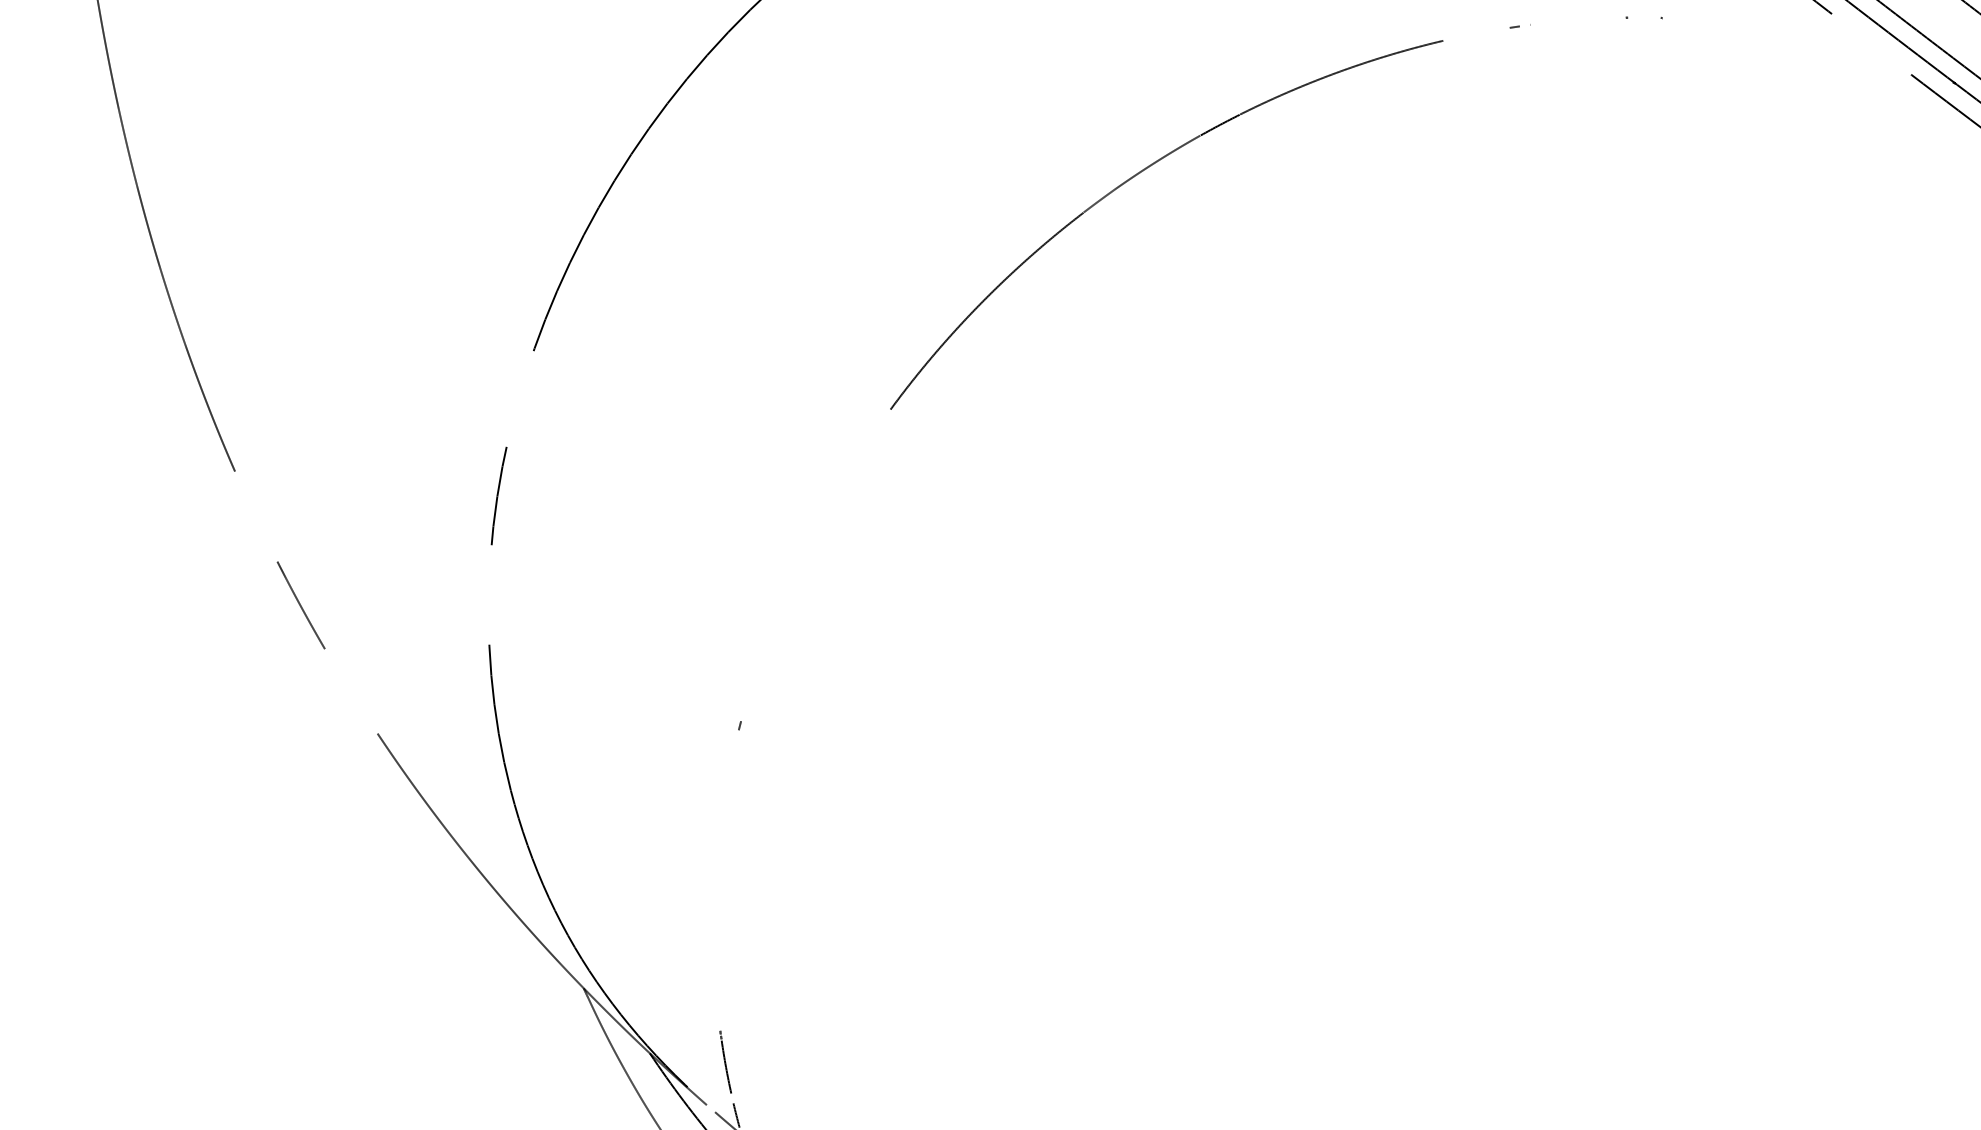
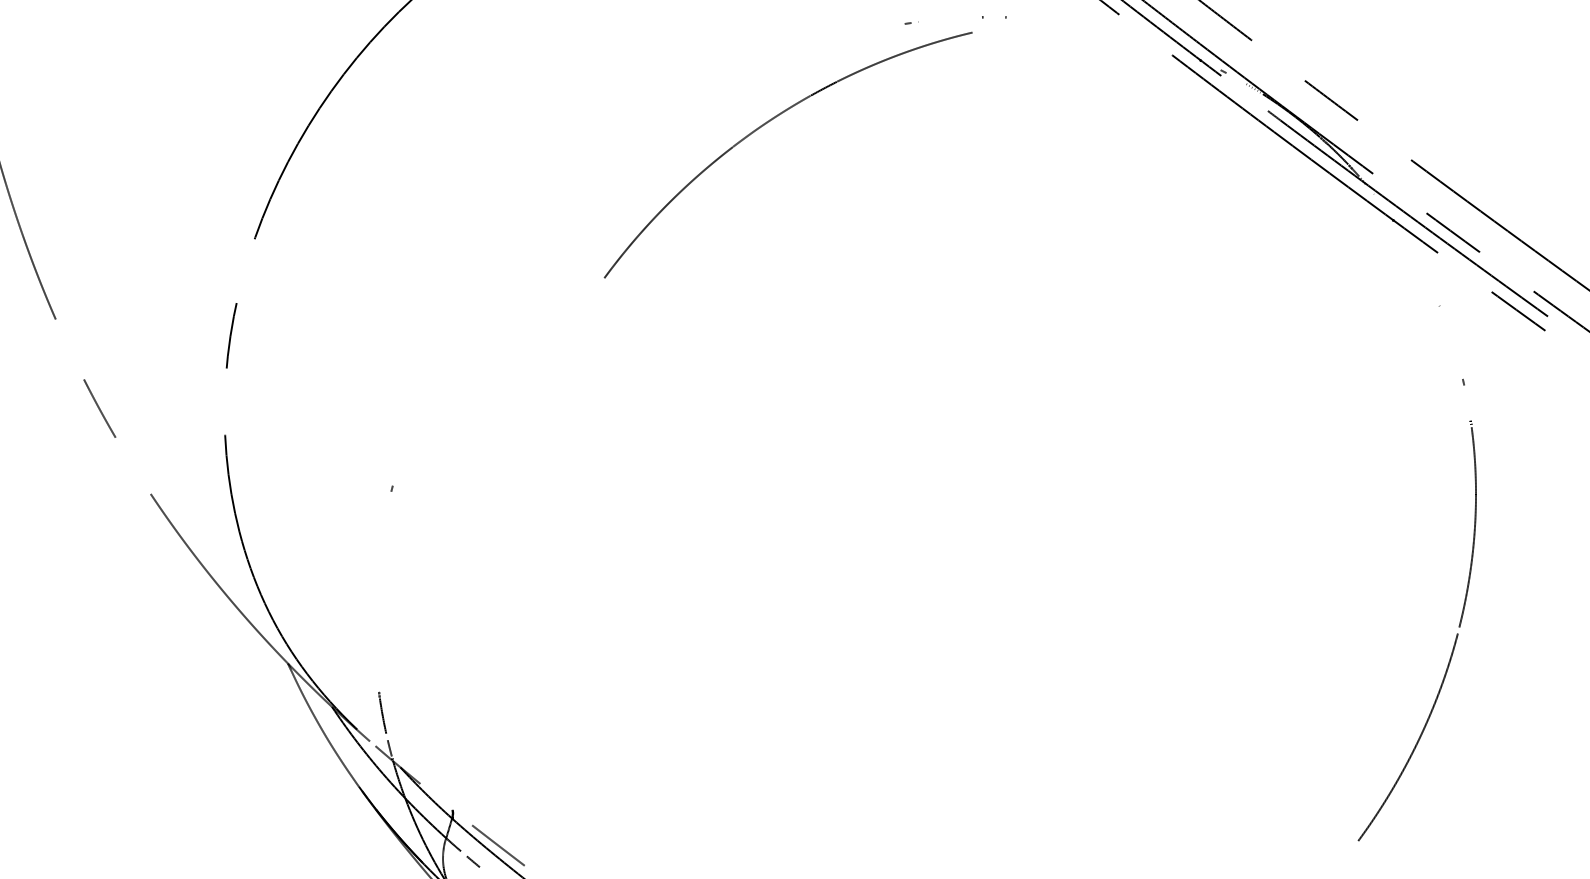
part: (1129, 181) -> (763, 126), moved

